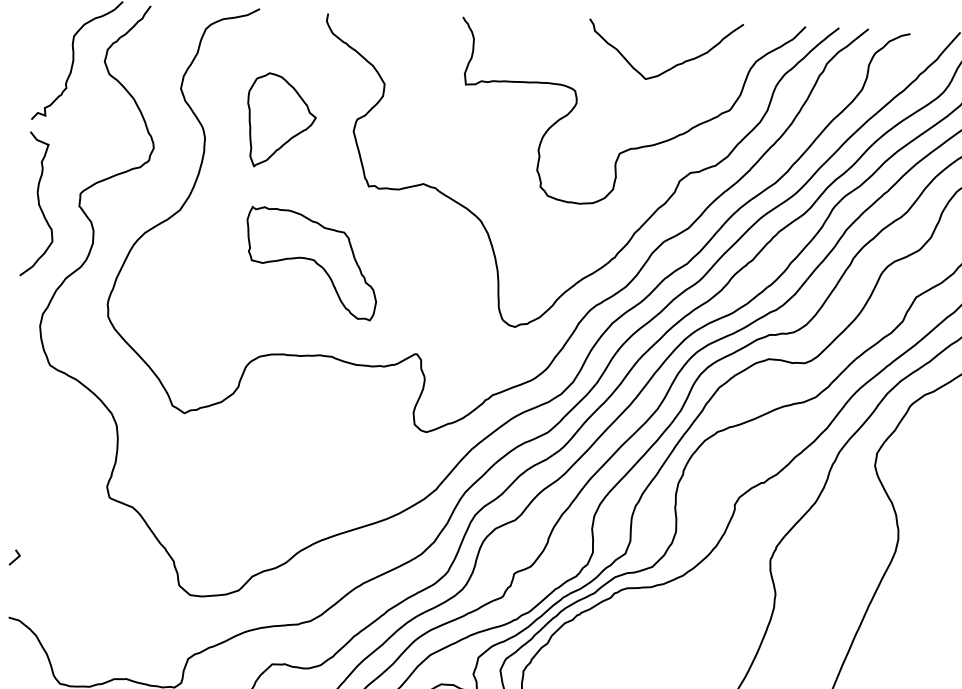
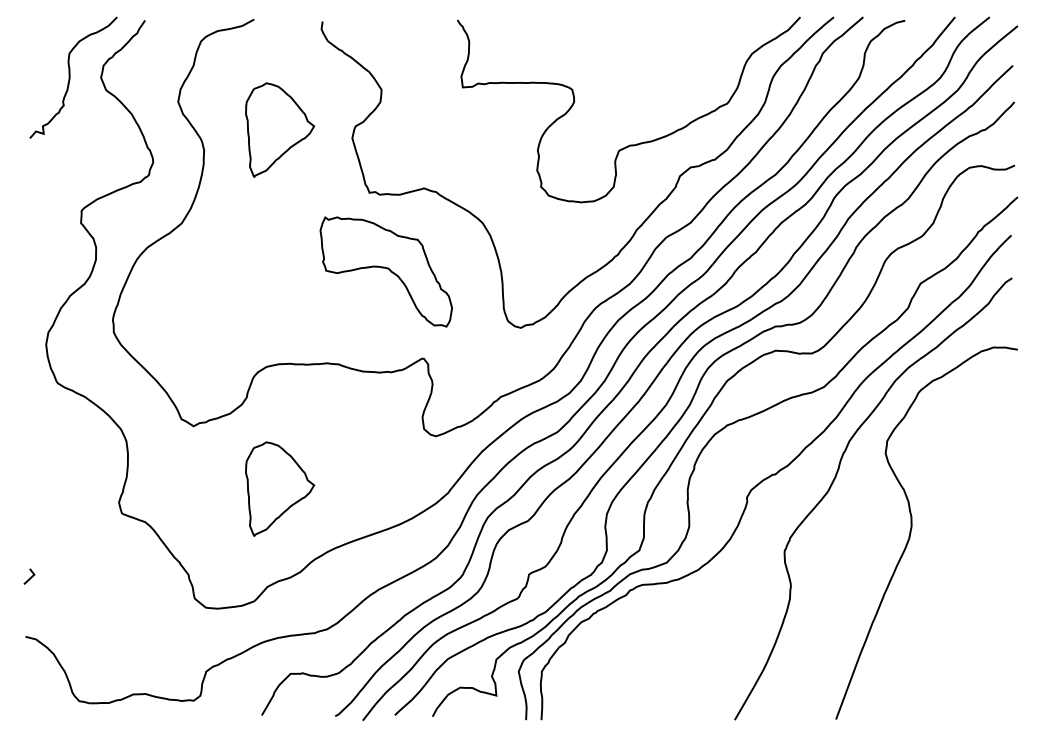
curve: (674, 65) -> (670, 60), removed
curve: (37, 204) -> (39, 222), removed
part: (310, 263) -> (385, 271), moved
part: (268, 478) -> (280, 488), added

